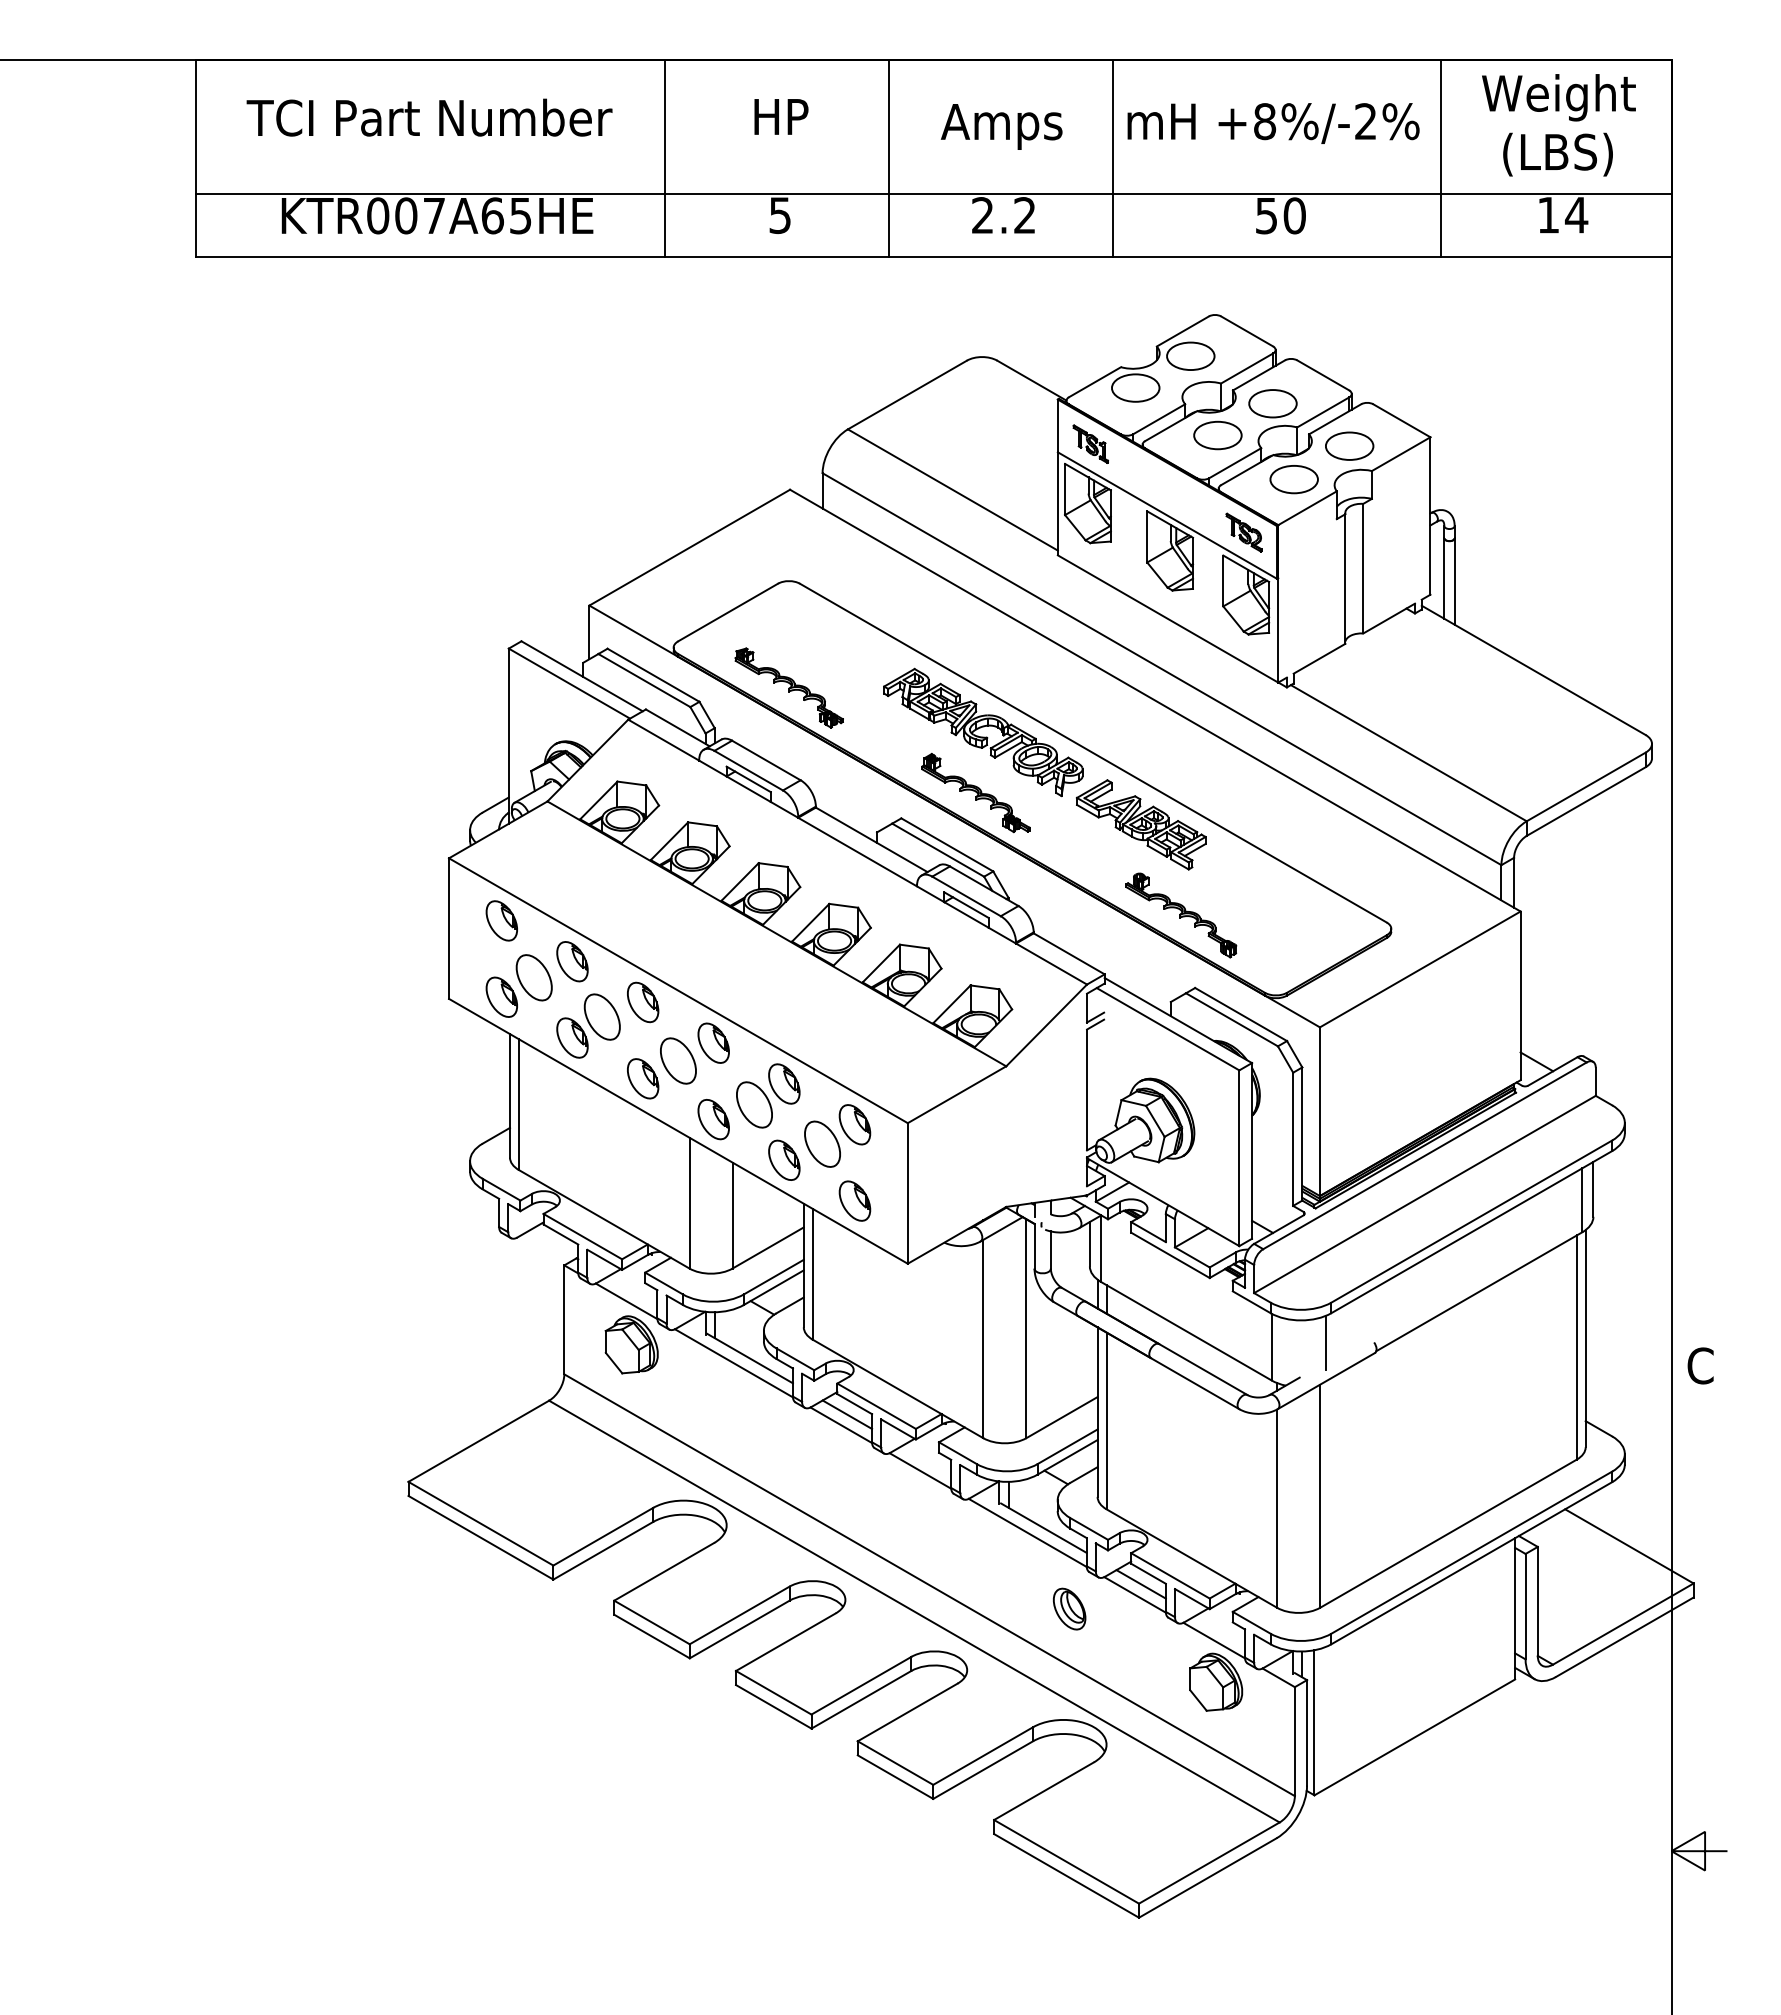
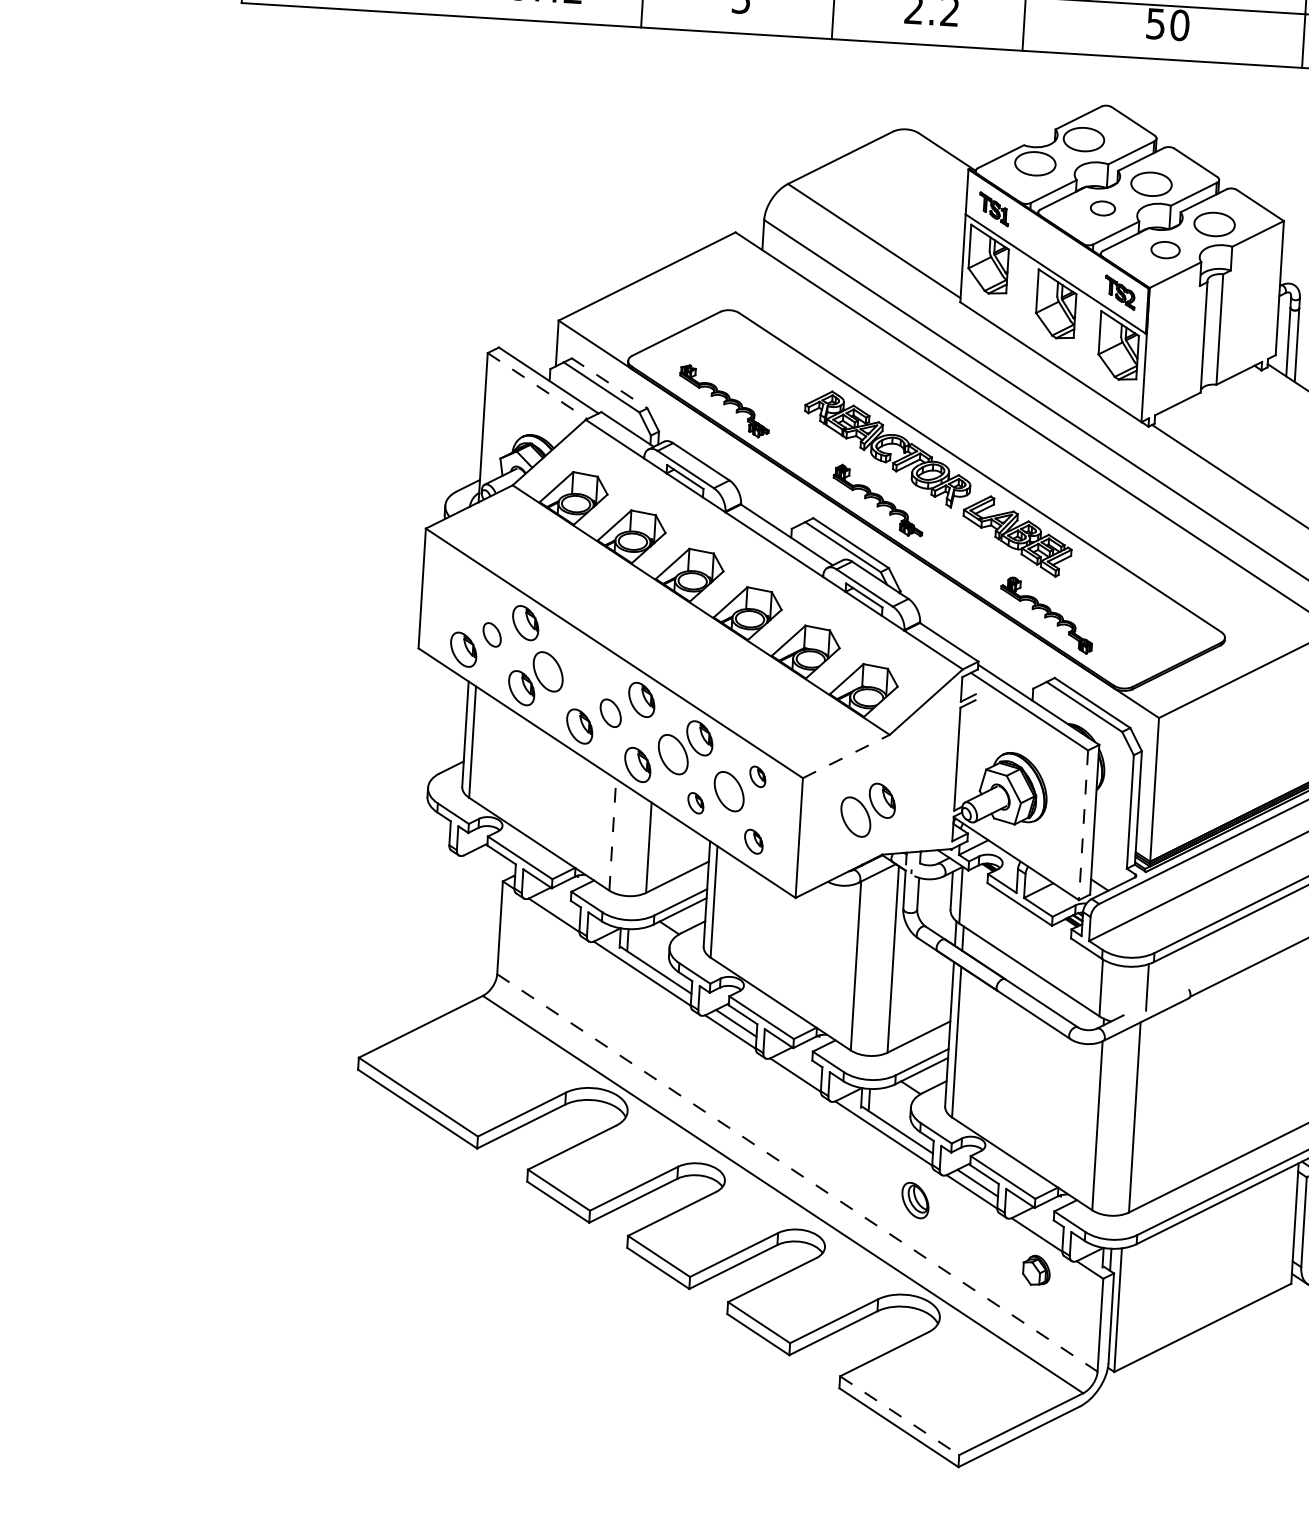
part: (1217, 435) -> (1102, 208), size x0.6
part: (1293, 479) -> (1165, 249), size x0.7
line: (653, 675) -> (609, 383), solid -> dashed
line: (569, 683) -> (537, 385), solid -> dashed
part: (501, 920) -> (467, 584), removed
part: (533, 977) -> (491, 634), size x0.6
part: (643, 1002) -> (584, 661), removed
part: (678, 1060) -> (610, 712), size x0.7
line: (957, 1094) -> (846, 756), solid -> dashed
part: (854, 1124) -> (757, 776), size x0.6
part: (986, 1155) -> (868, 809), added
line: (1239, 1158) -> (1083, 825), solid -> dashed
part: (784, 1159) -> (695, 802), size x0.6
part: (854, 1200) -> (753, 841), size x0.7
line: (689, 1202) -> (612, 834), solid -> dashed
part: (631, 1344) -> (556, 952), removed
line: (929, 1585) -> (797, 1173), solid -> dashed
part: (1216, 1681) -> (1036, 1269), size x0.6
line: (1066, 1861) -> (899, 1415), solid -> dashed

